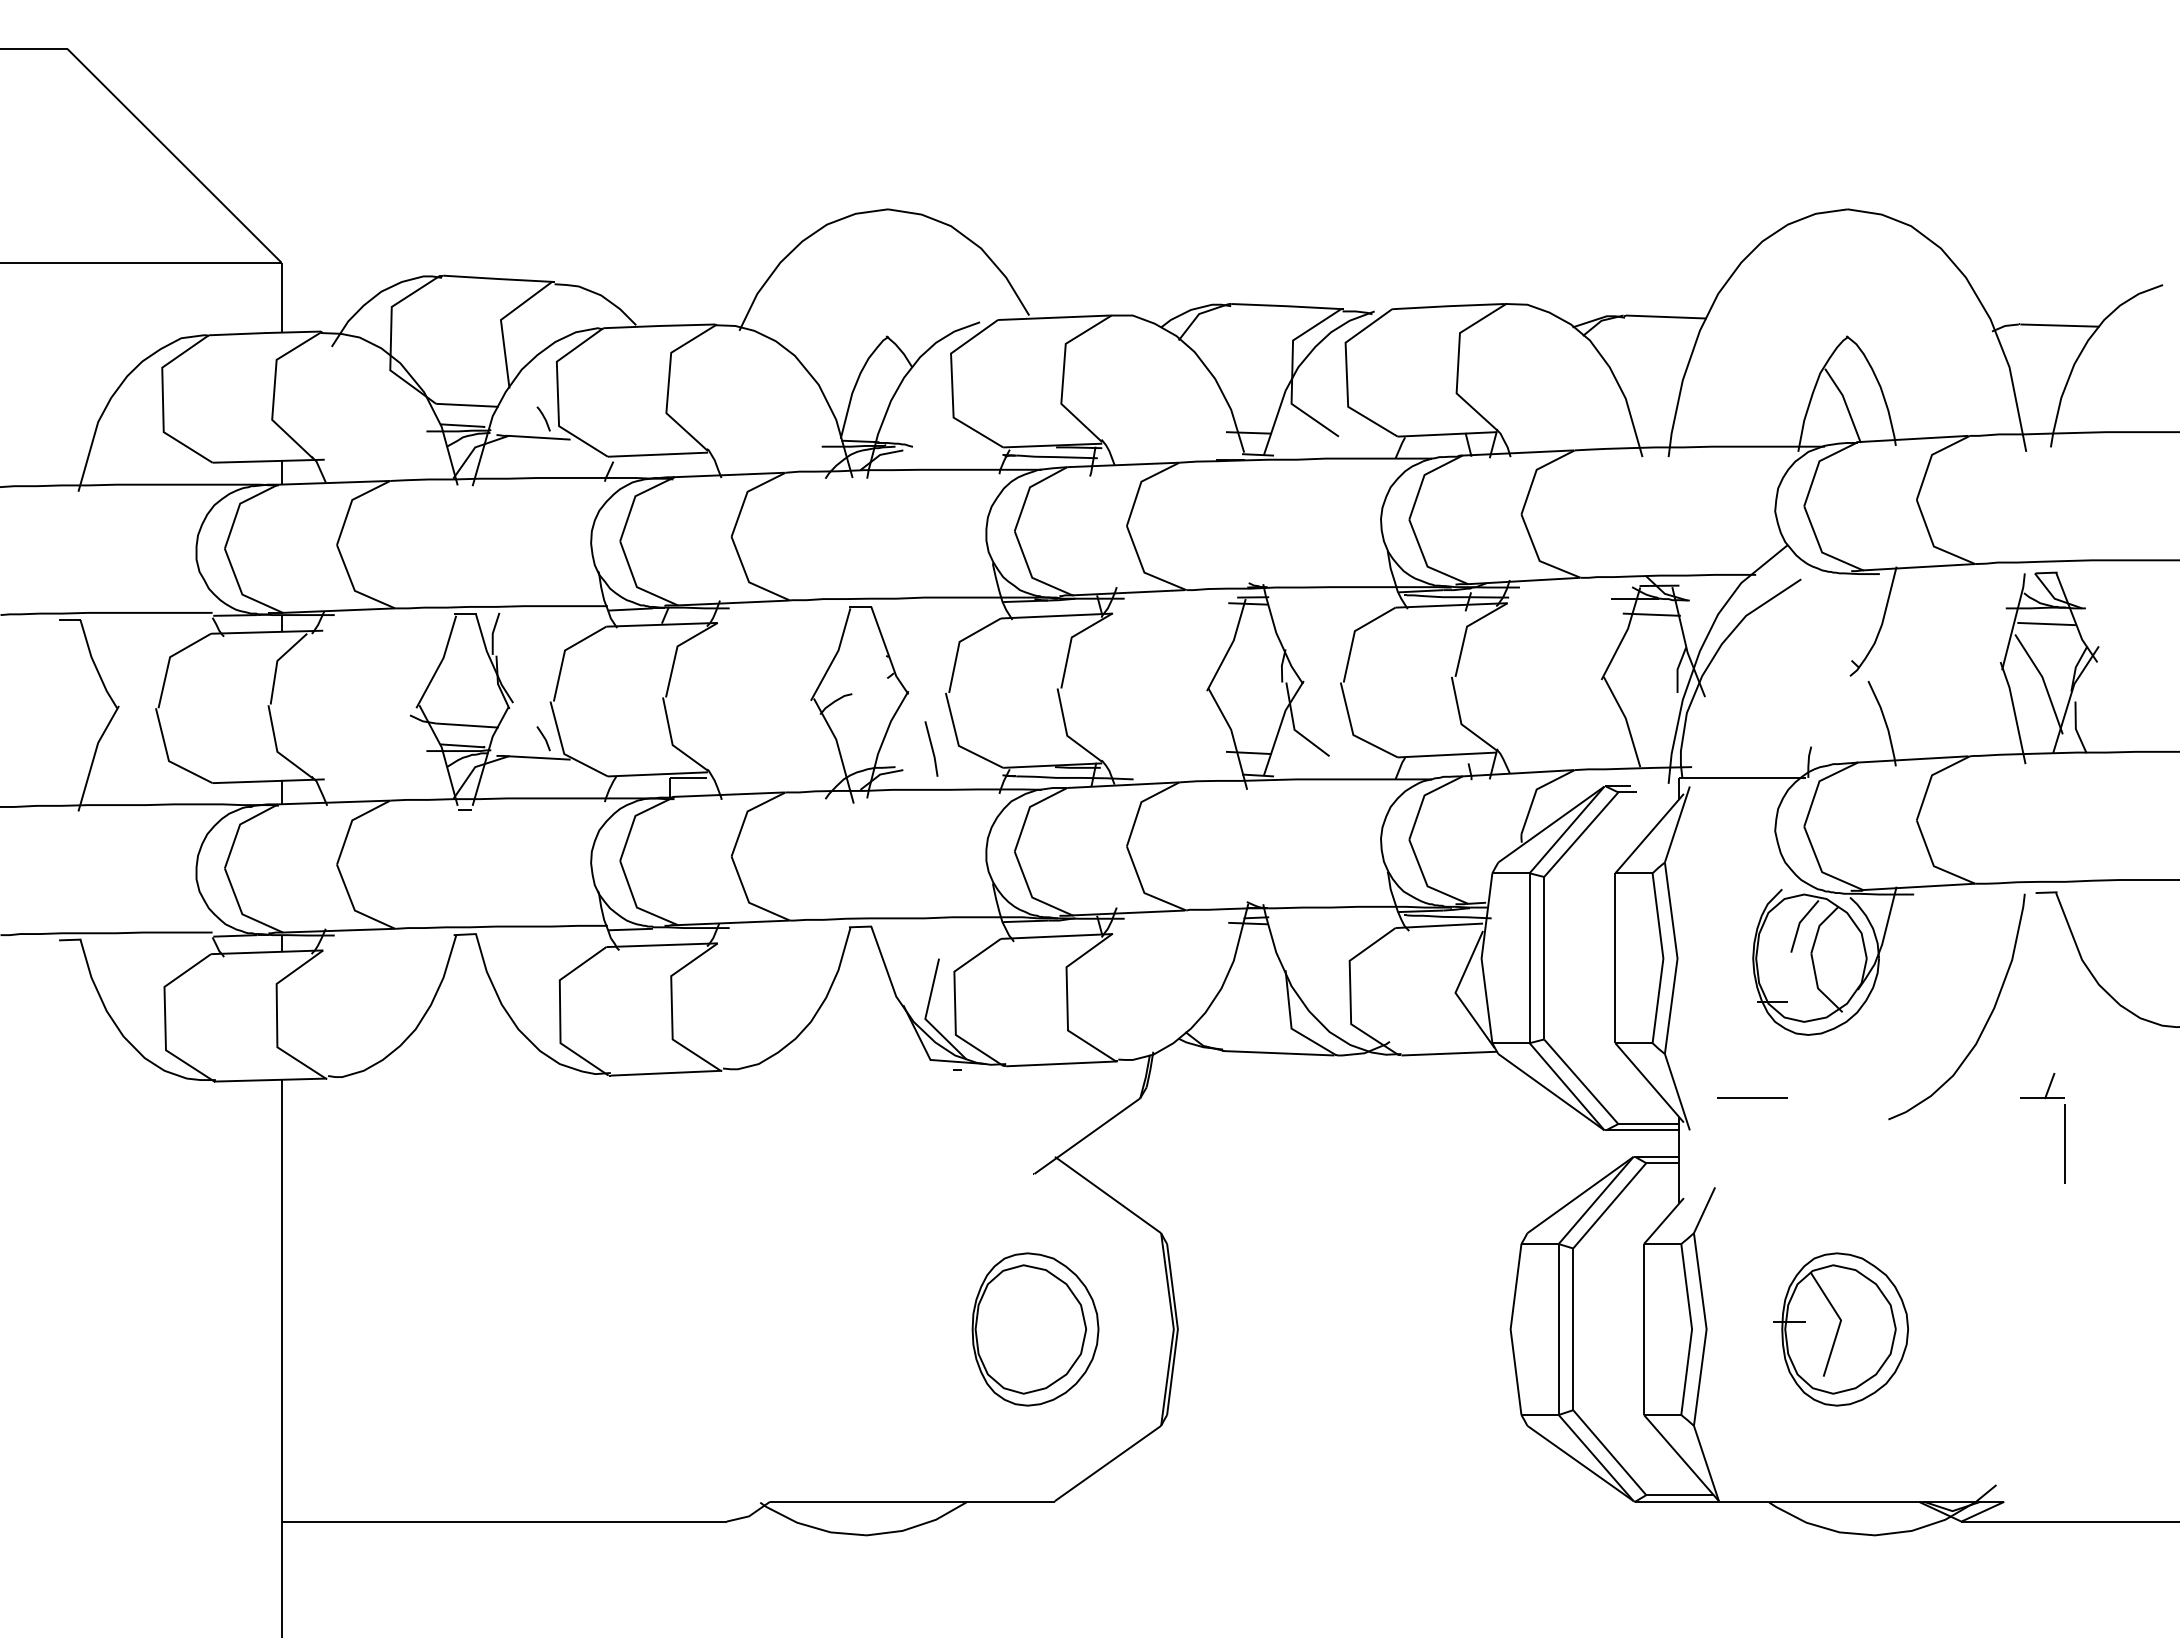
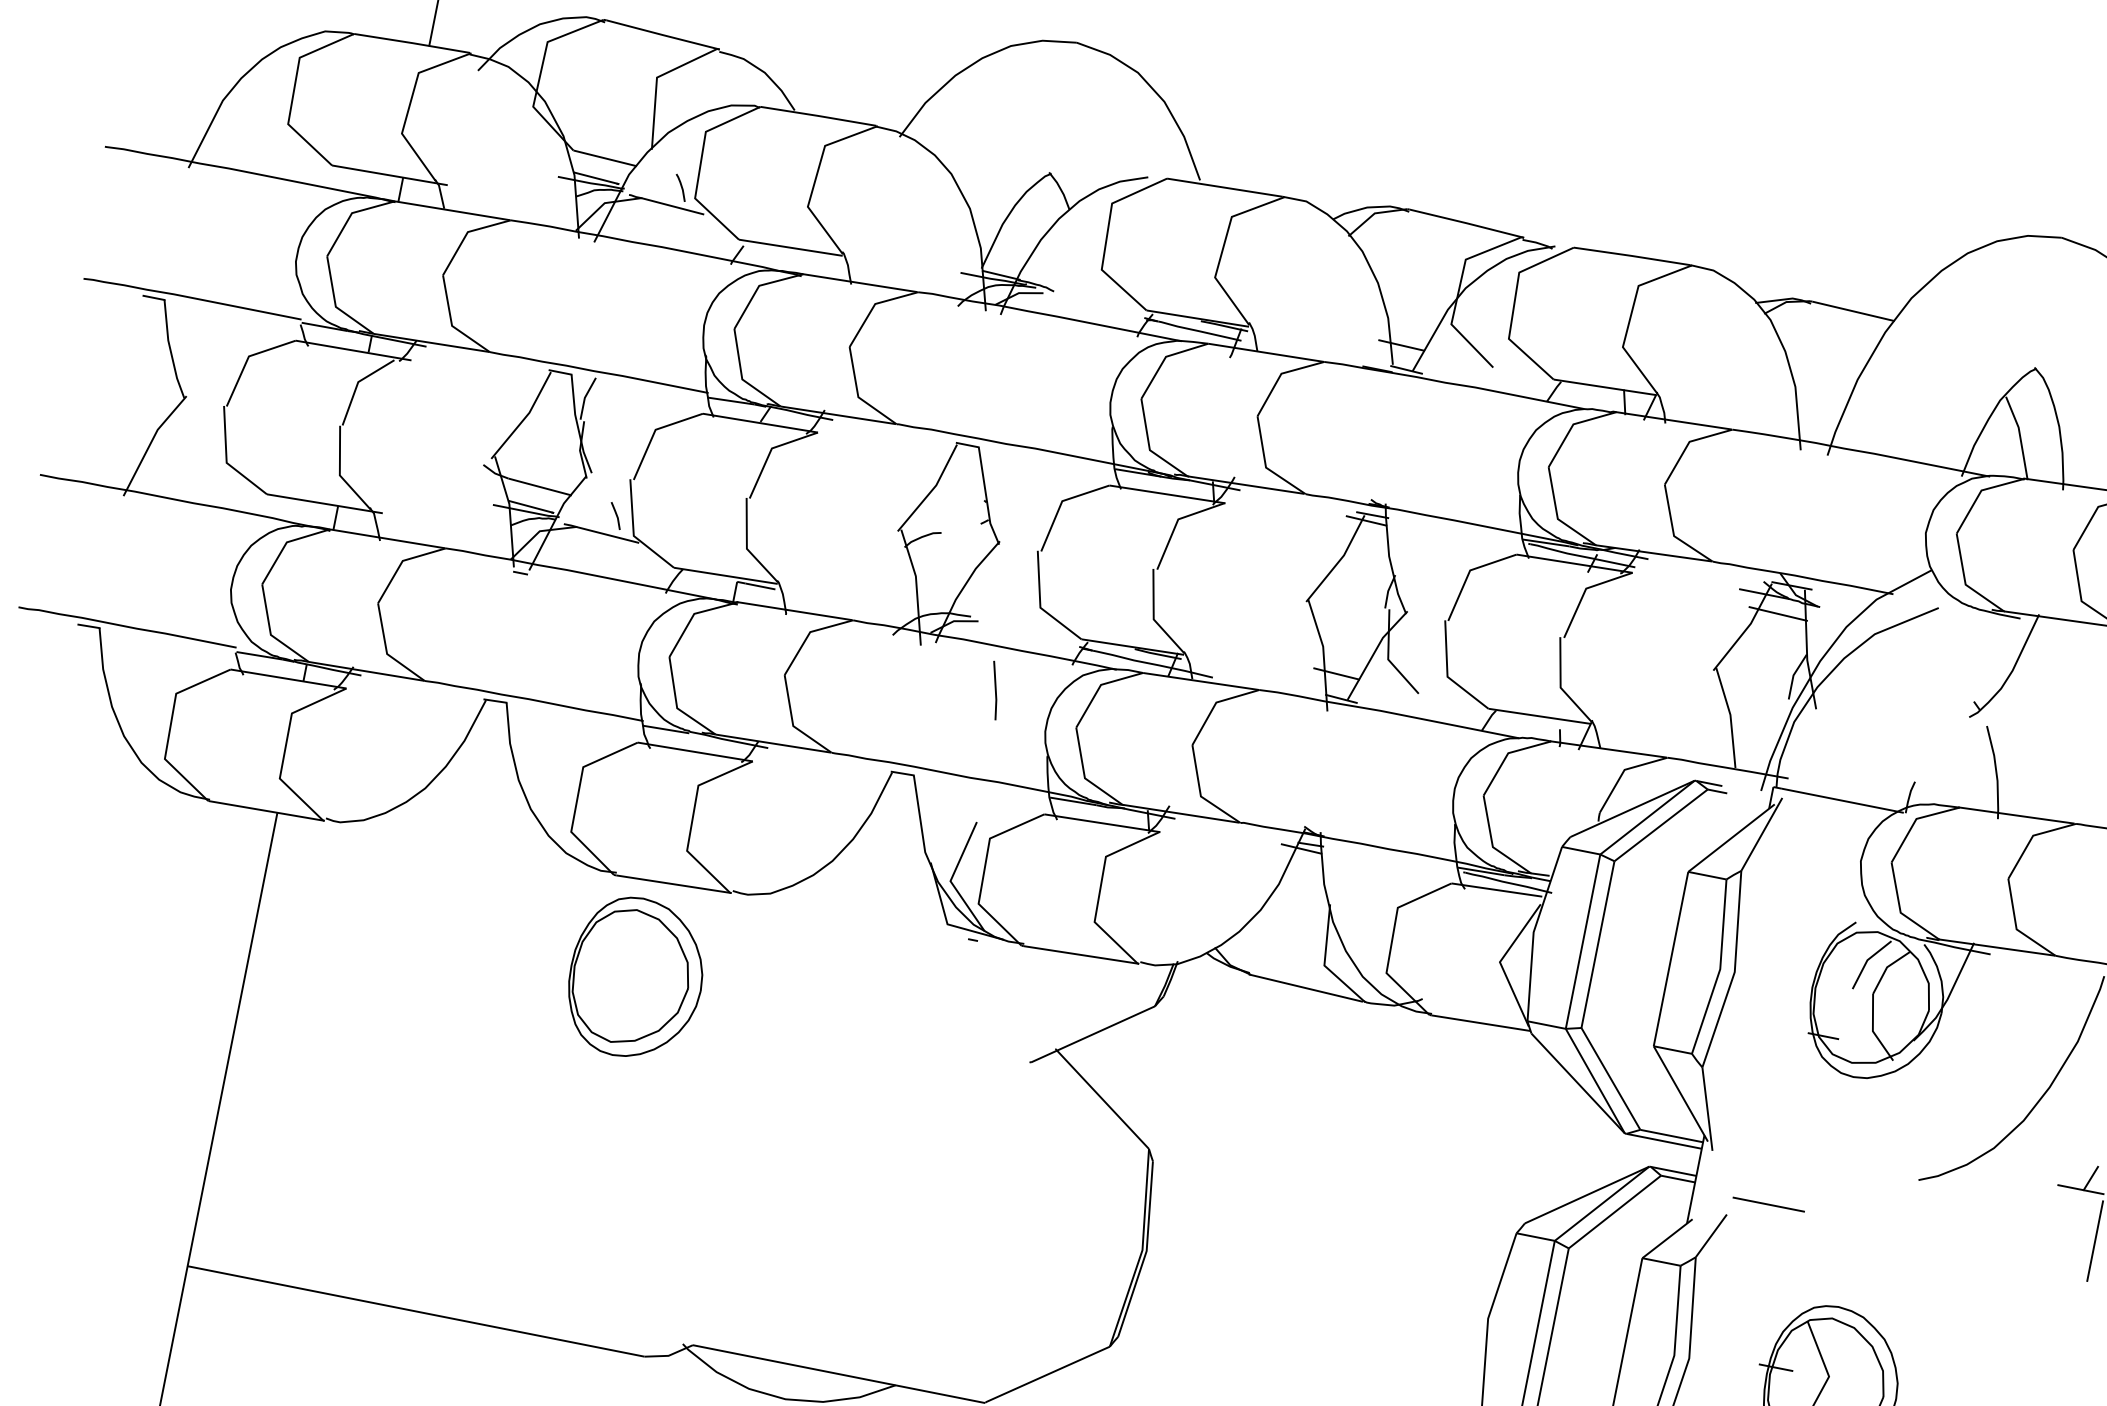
line: (931, 748) -> (994, 690), moved
line: (1752, 1097) -> (1768, 1203), moved
part: (1035, 1329) -> (636, 978), moved

